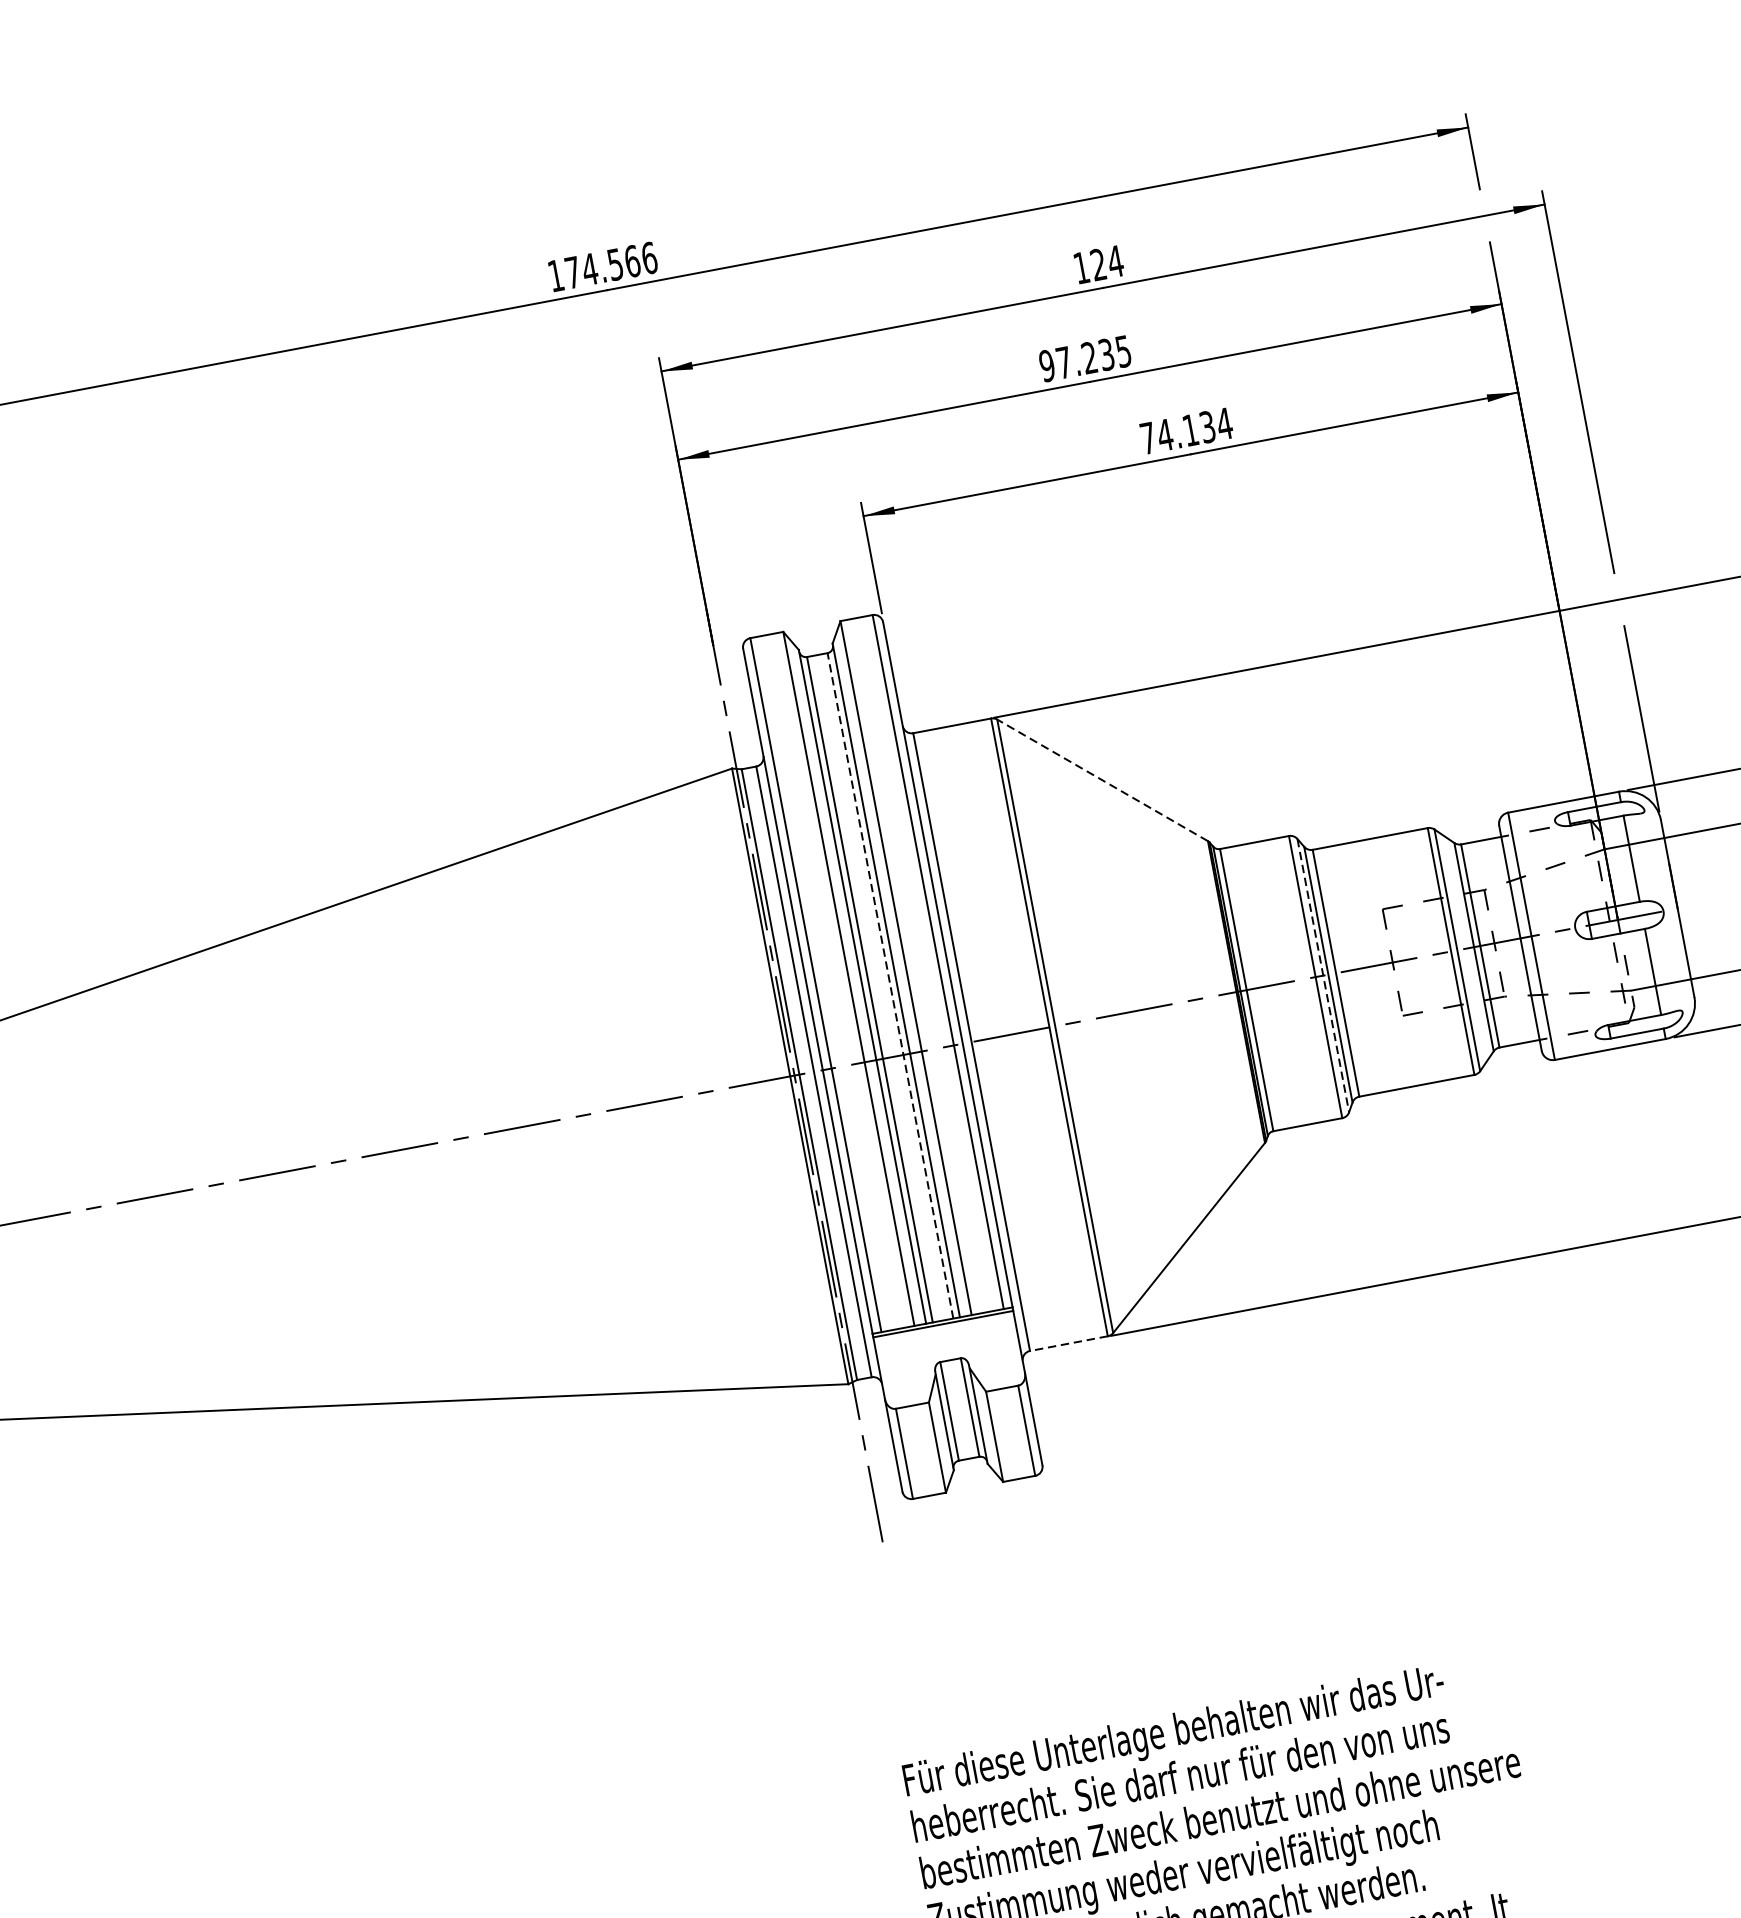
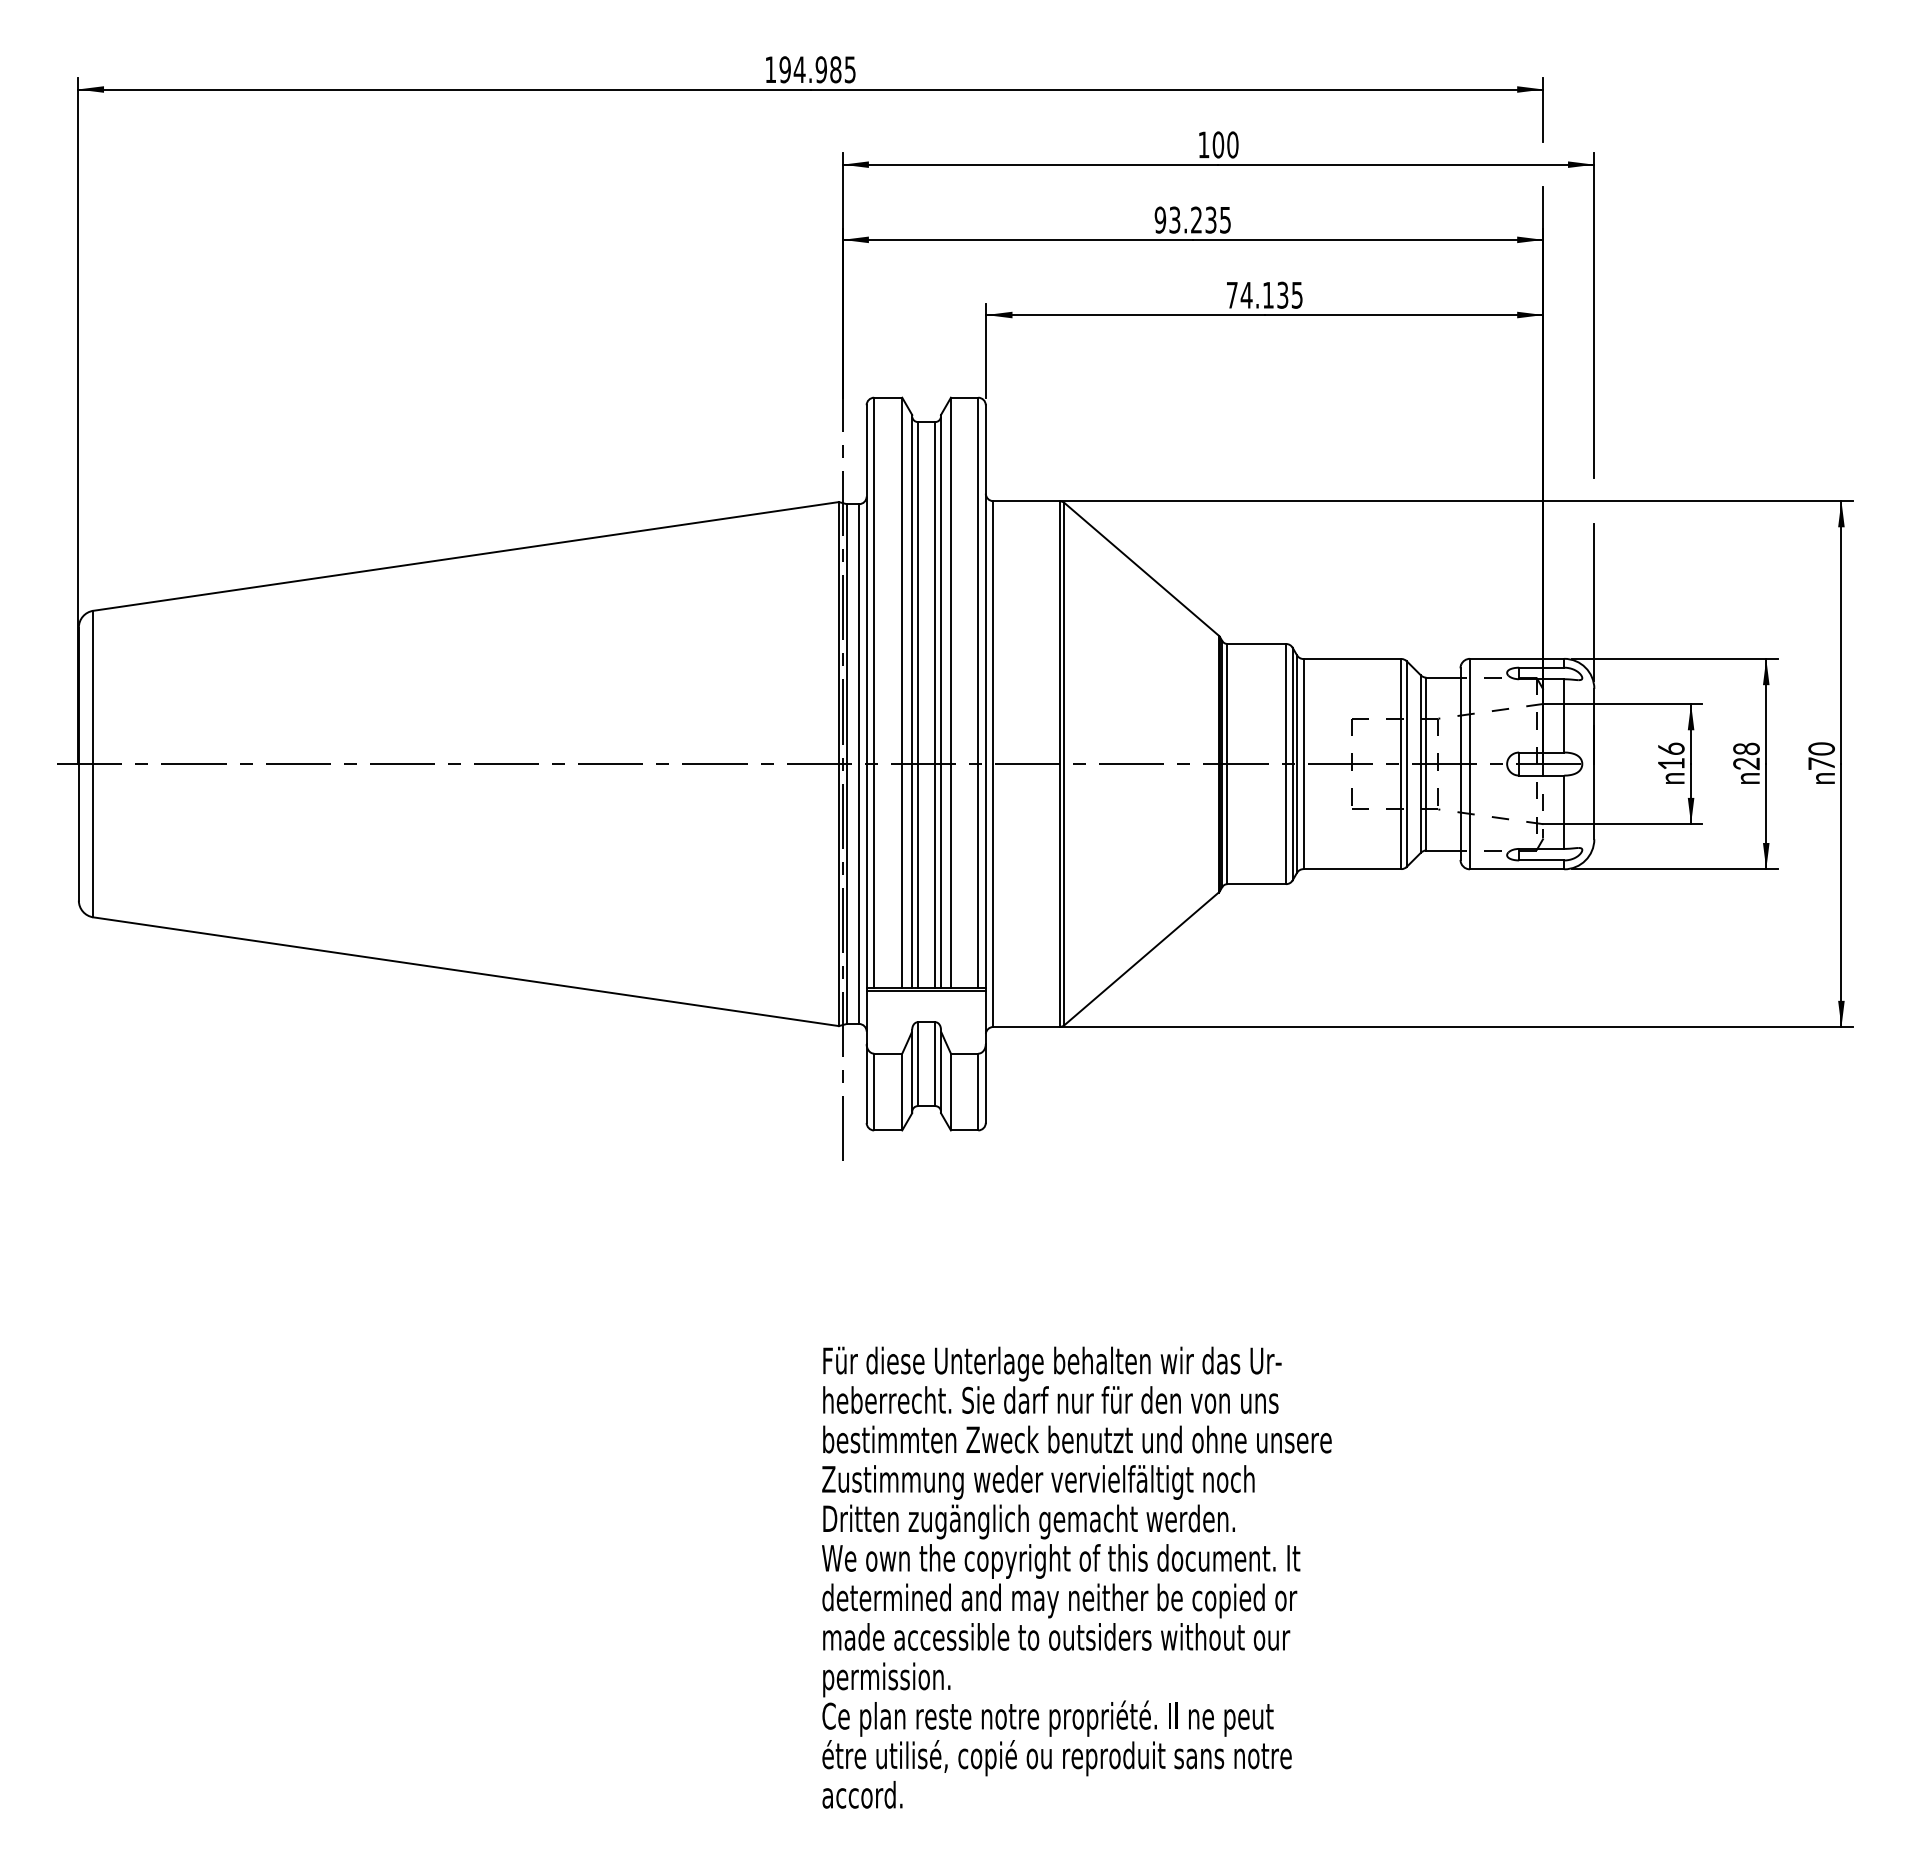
text: (1106, 262) -> (1225, 144), 124 -> 100
text: (610, 265) -> (817, 69), 174.566 -> 194.985
text: (1063, 362) -> (1174, 219), 97.235 -> 93.235
text: (1224, 424) -> (1297, 295), 74.134 -> 74.135
line: (1102, 780) -> (1141, 569), dashed -> solid
line: (1323, 976) -> (1292, 764), dashed -> solid
line: (890, 984) -> (935, 704), dashed -> solid
line: (1067, 1344) -> (1025, 1027), dashed -> solid

